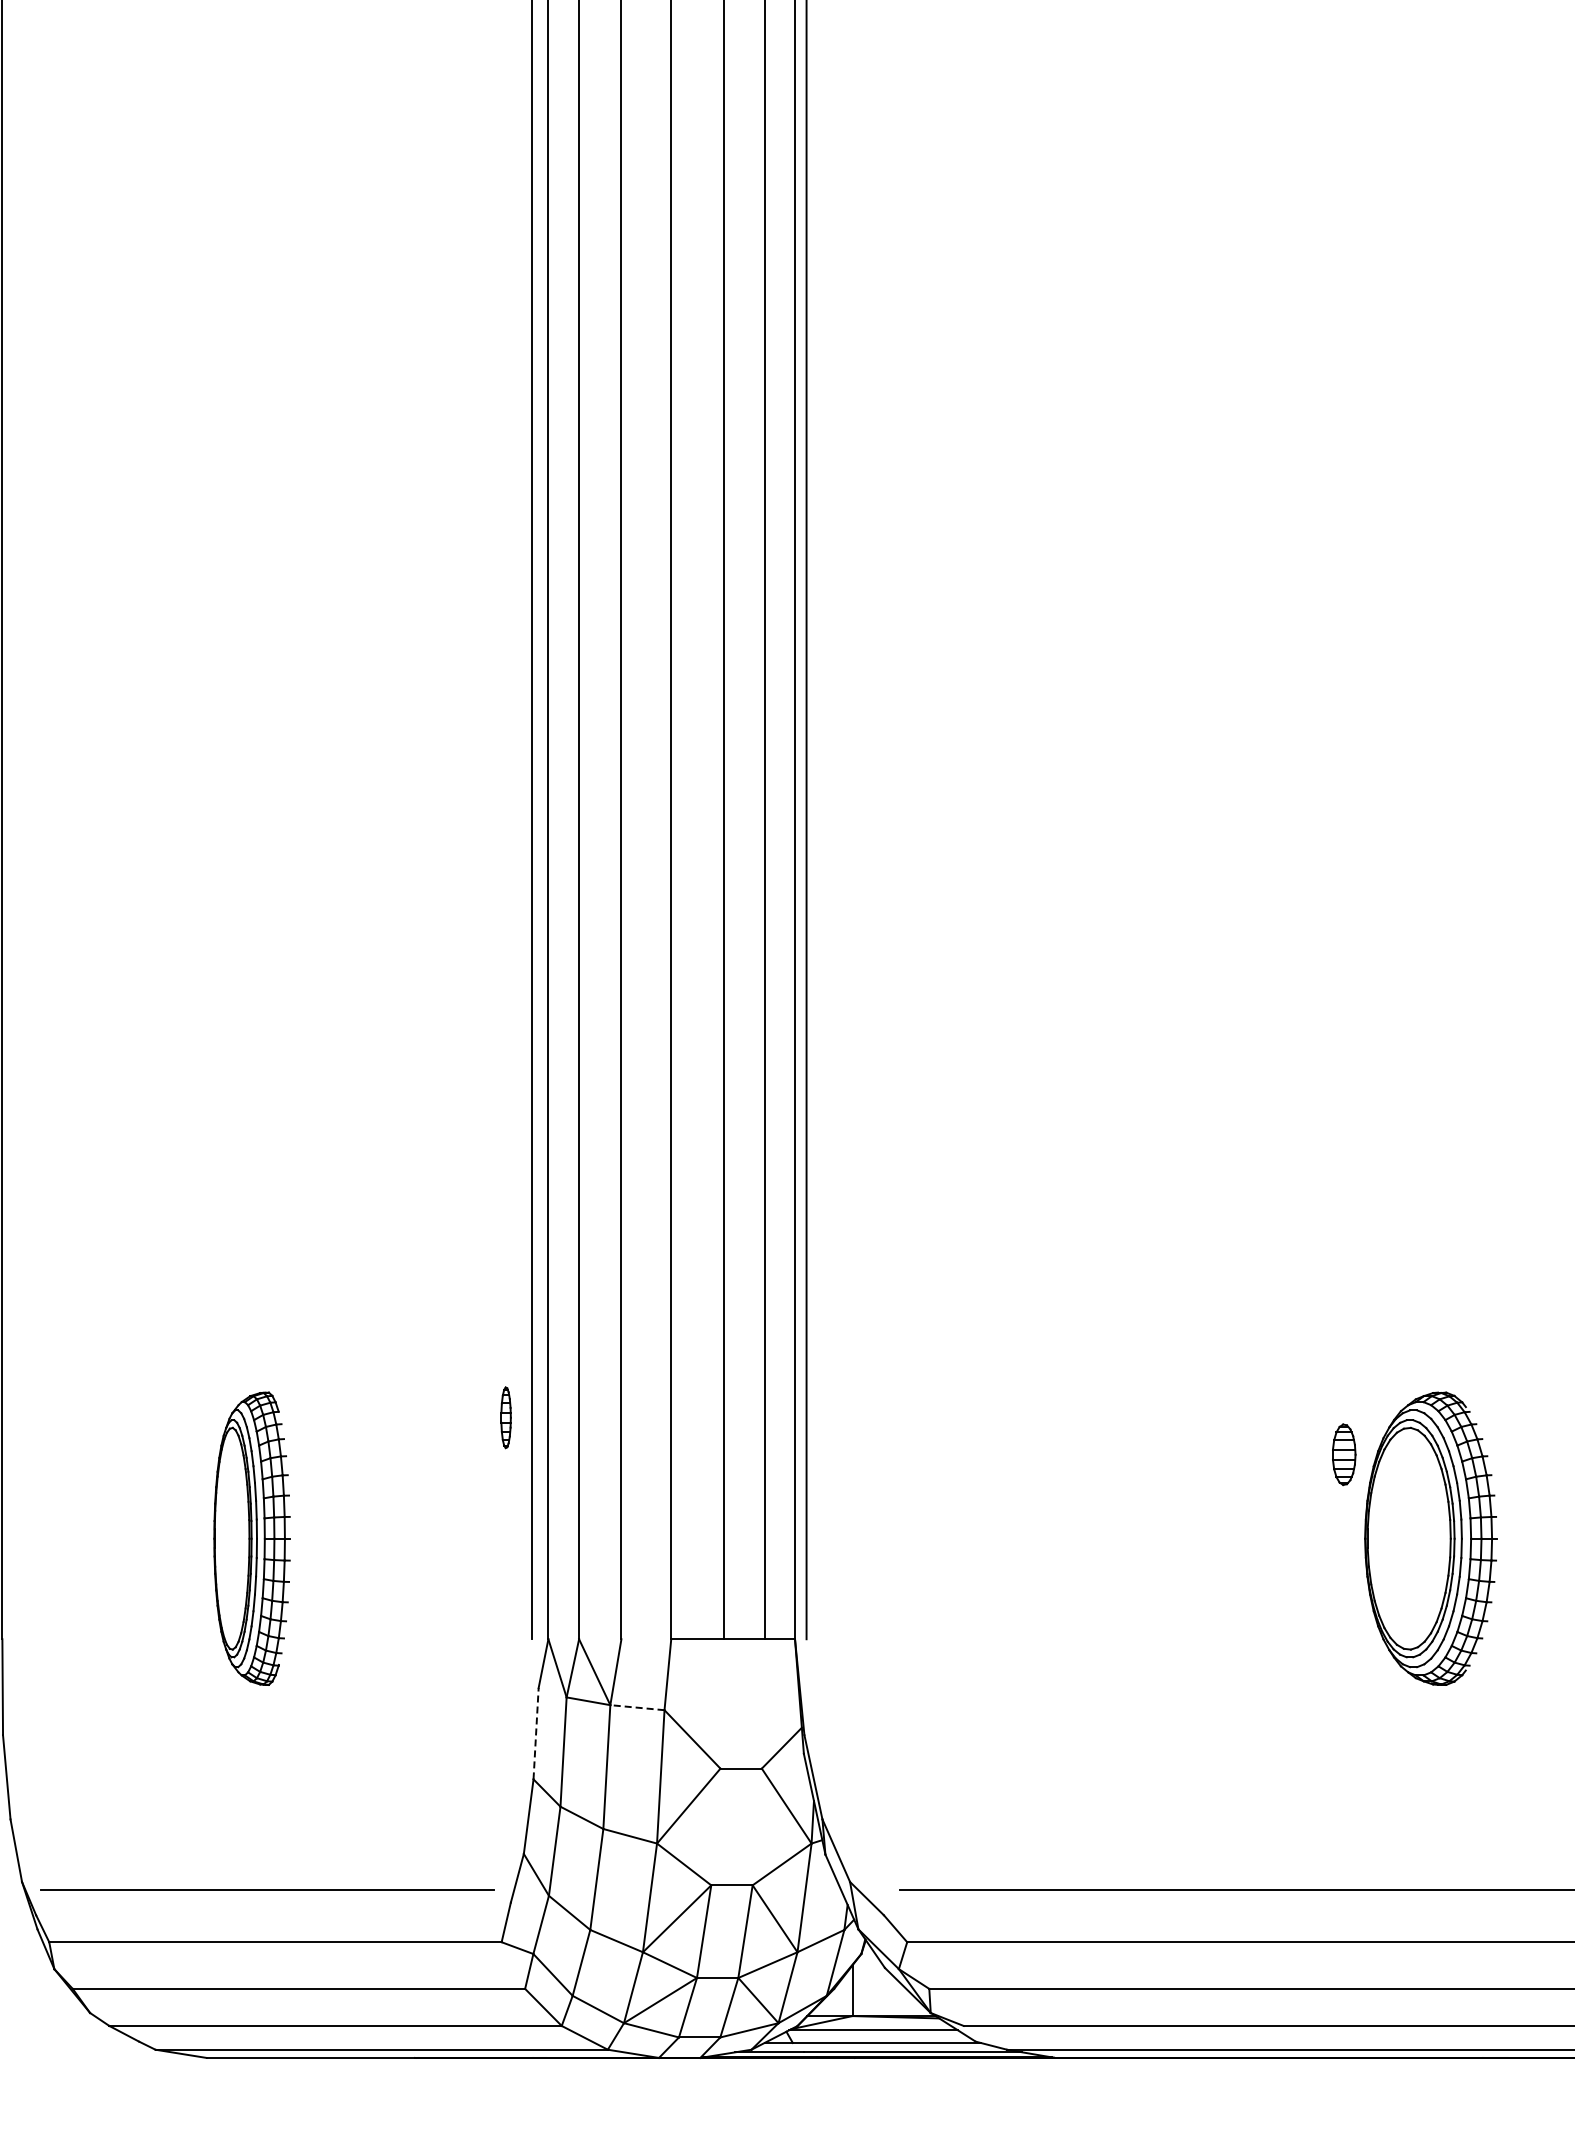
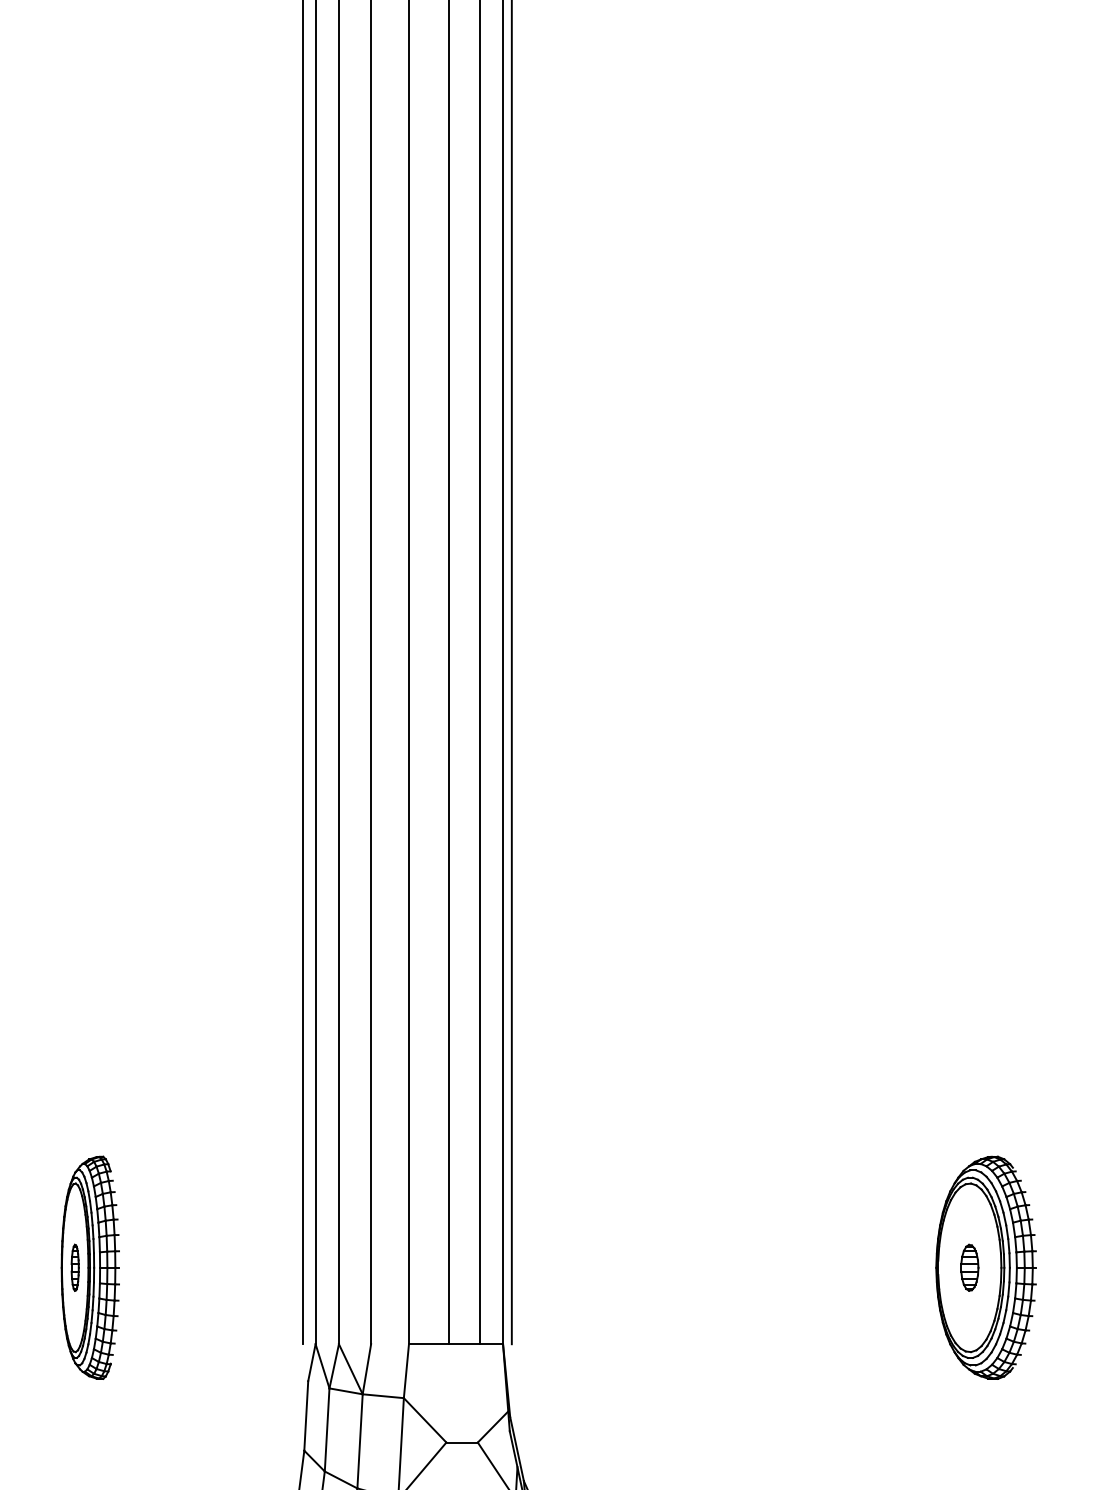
part: (505, 1417) -> (74, 1267), moved
part: (1344, 1454) -> (970, 1267), moved
line: (636, 1707) -> (382, 1396), dashed -> solid
line: (536, 1733) -> (306, 1415), dashed -> solid

